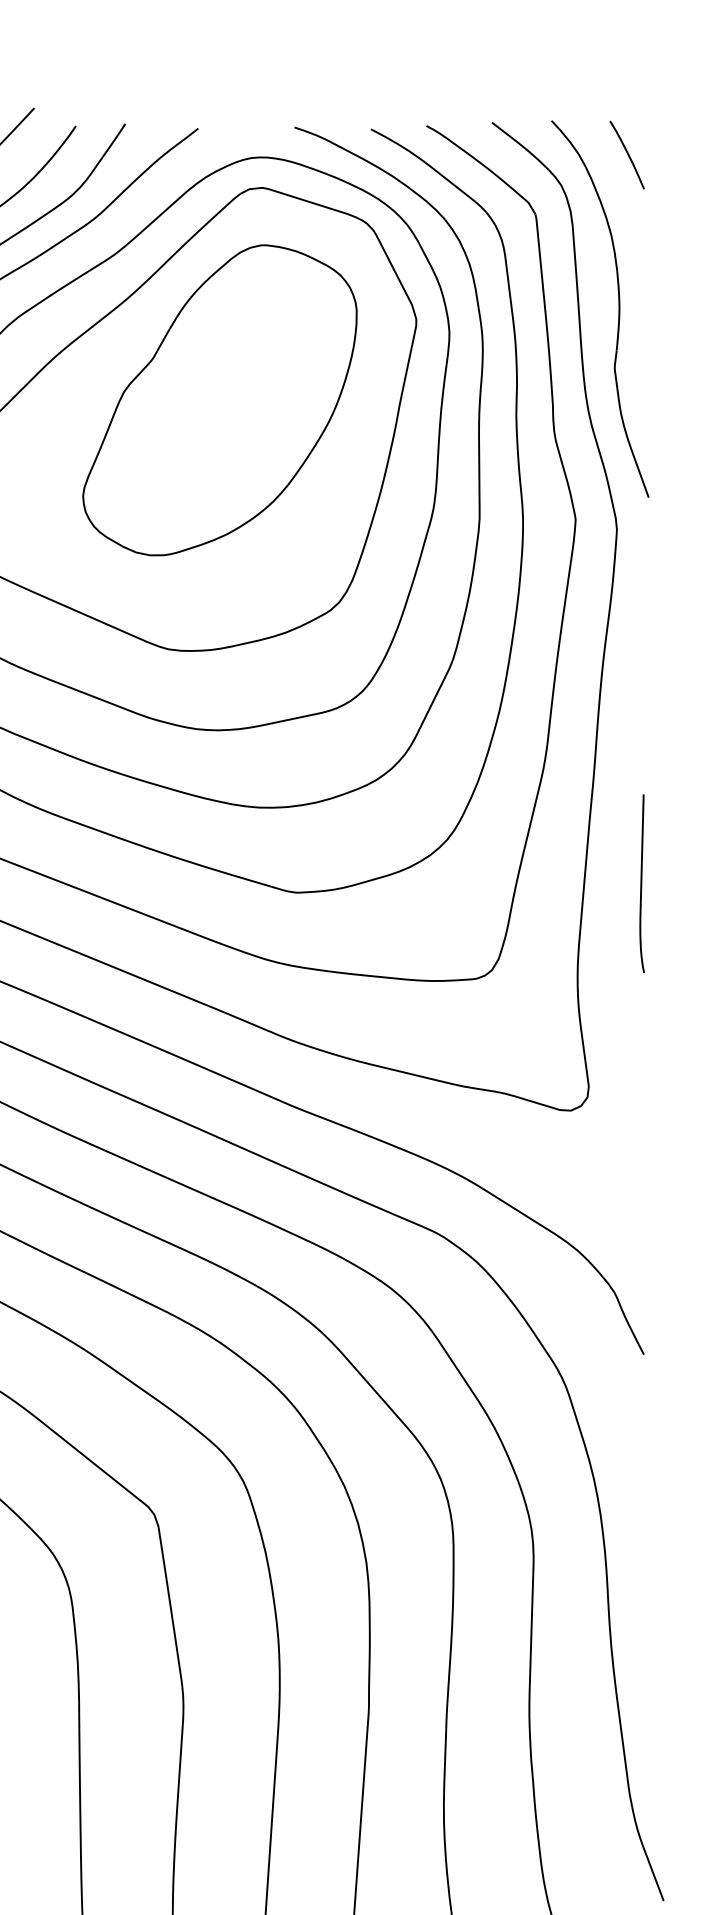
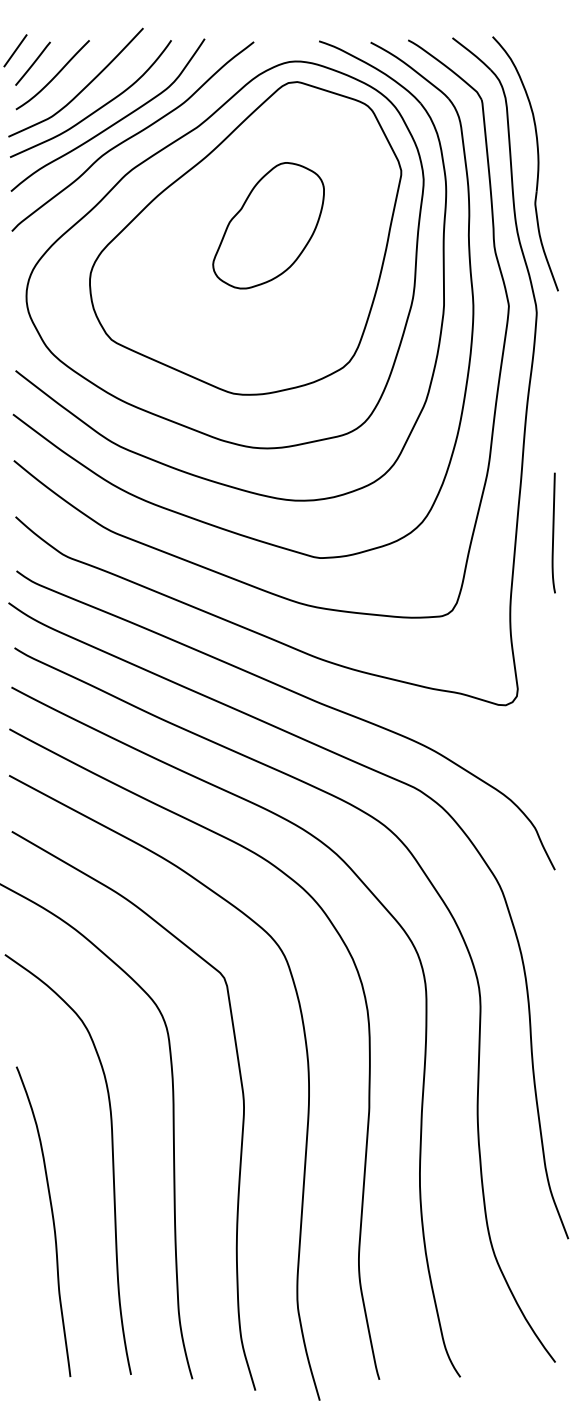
line: (626, 154) -> (543, 59), removed
part: (219, 400) -> (268, 225), size x0.6
curve: (641, 882) -> (553, 532), moved

